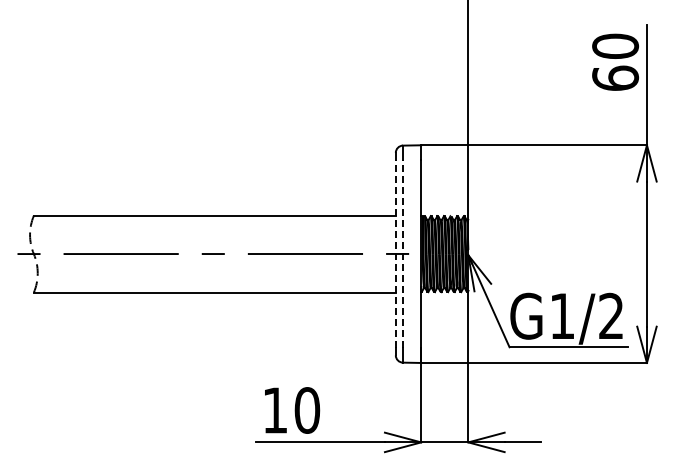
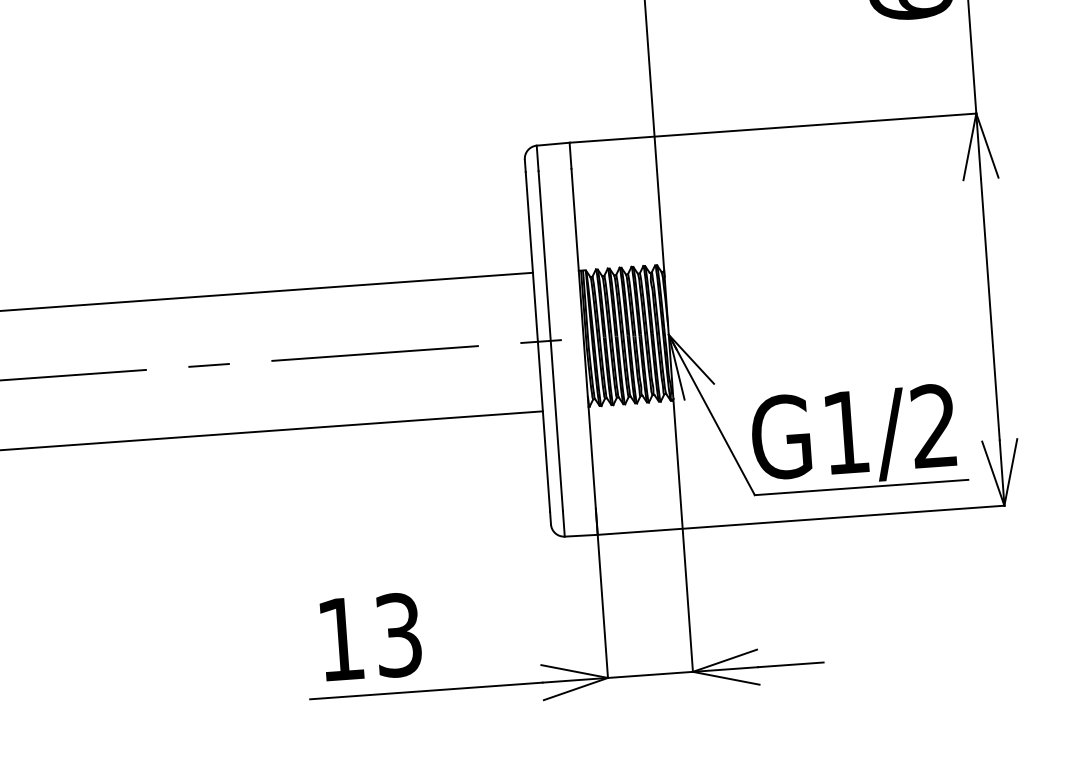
line: (395, 253) -> (537, 340), dashed -> solid
line: (402, 253) -> (549, 340), dashed -> solid
text: (307, 410) -> (399, 635), 10 -> 13

